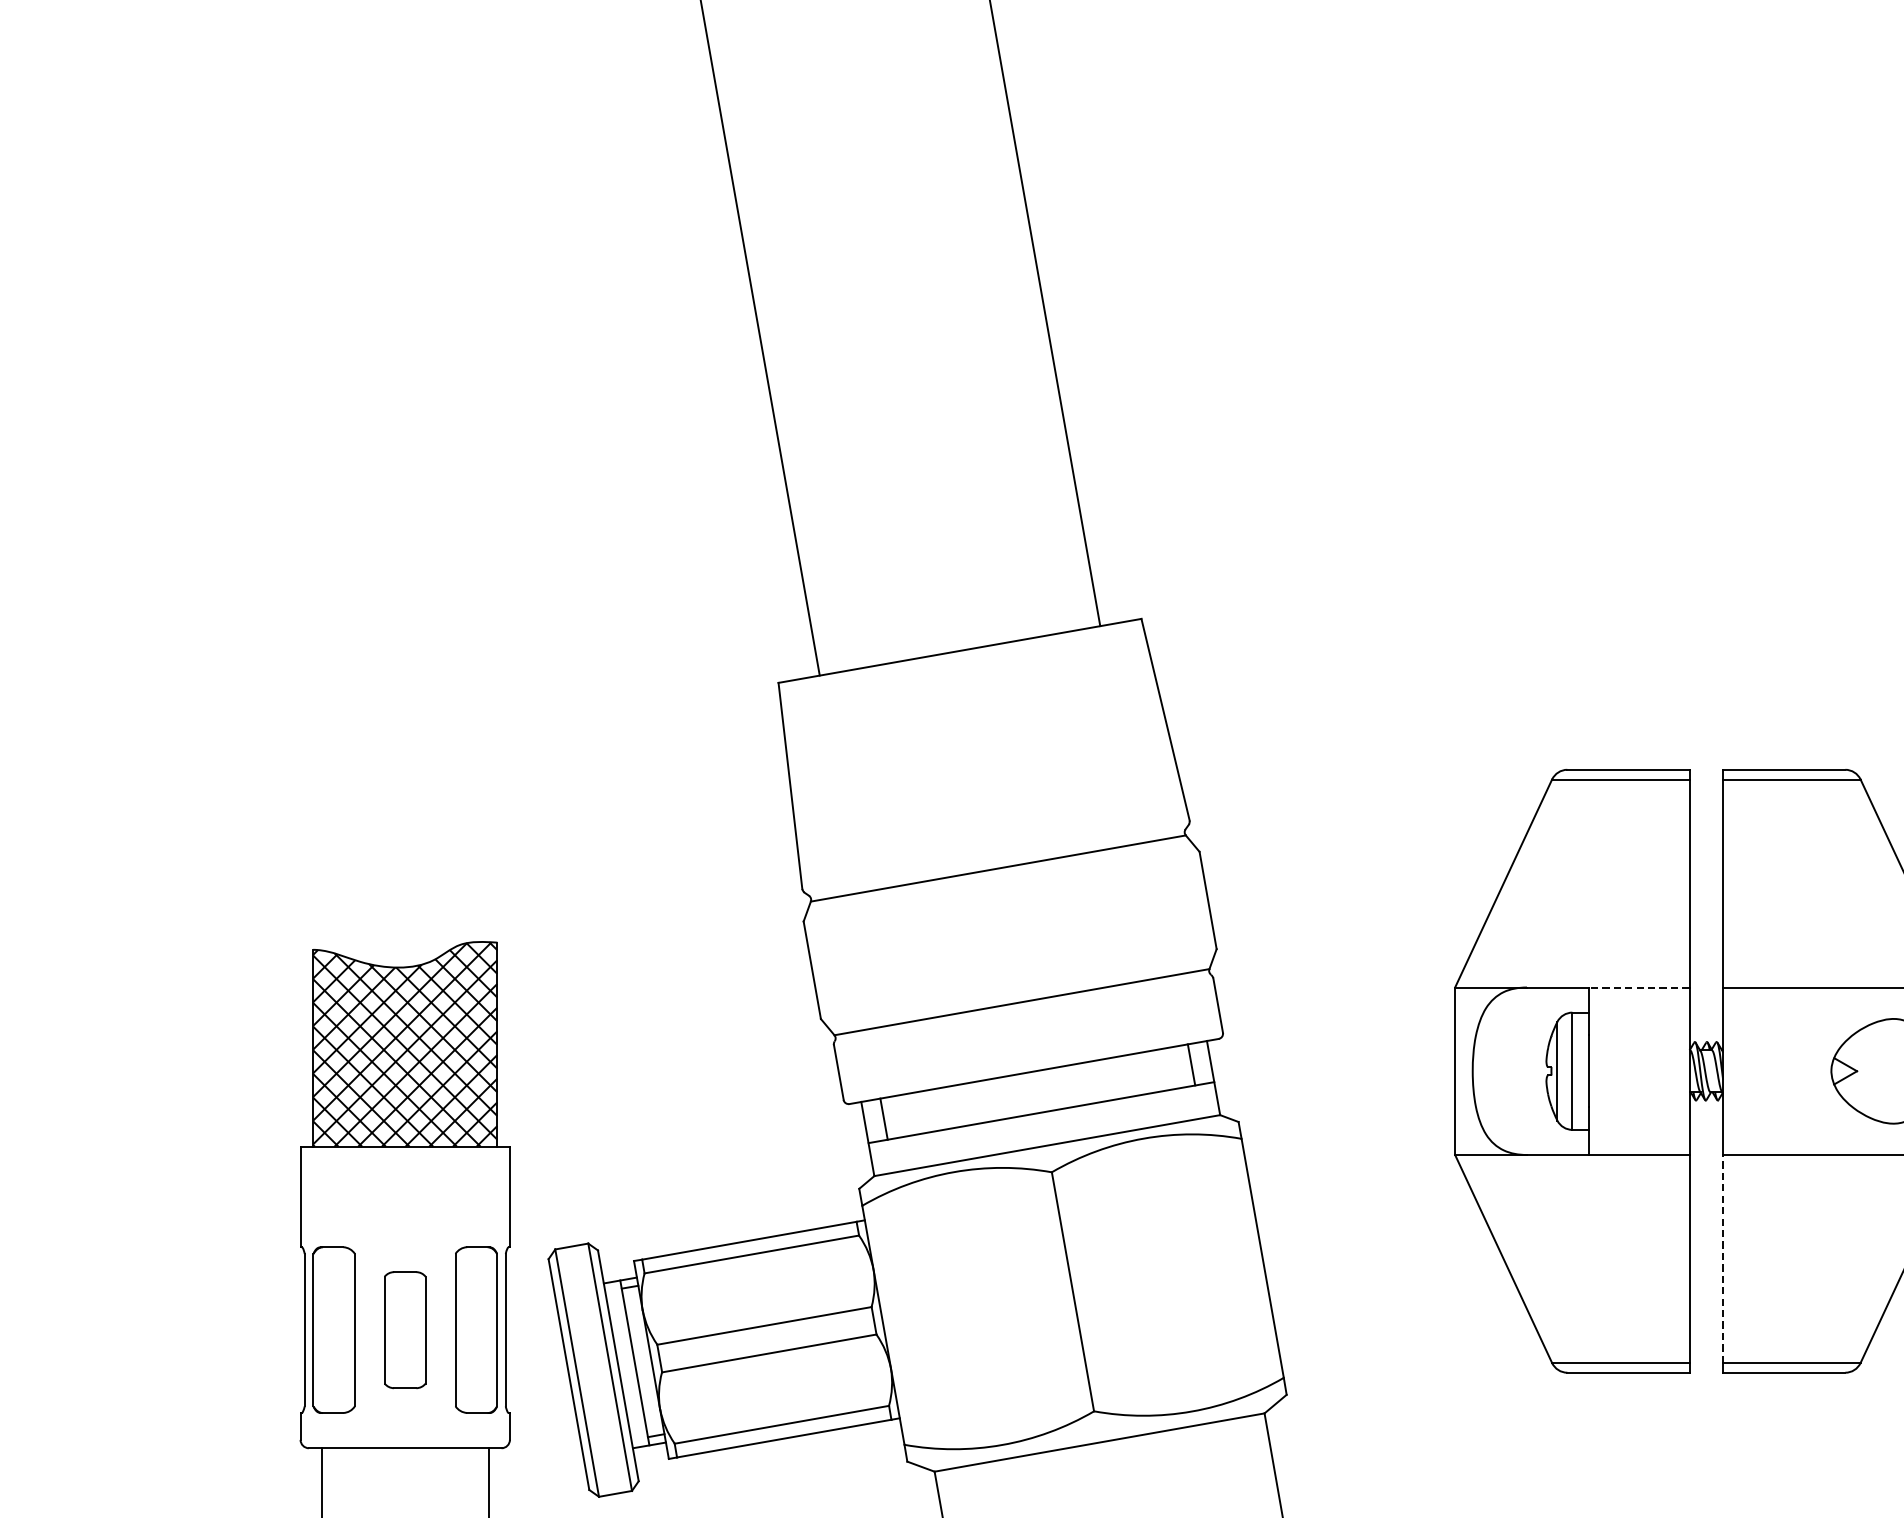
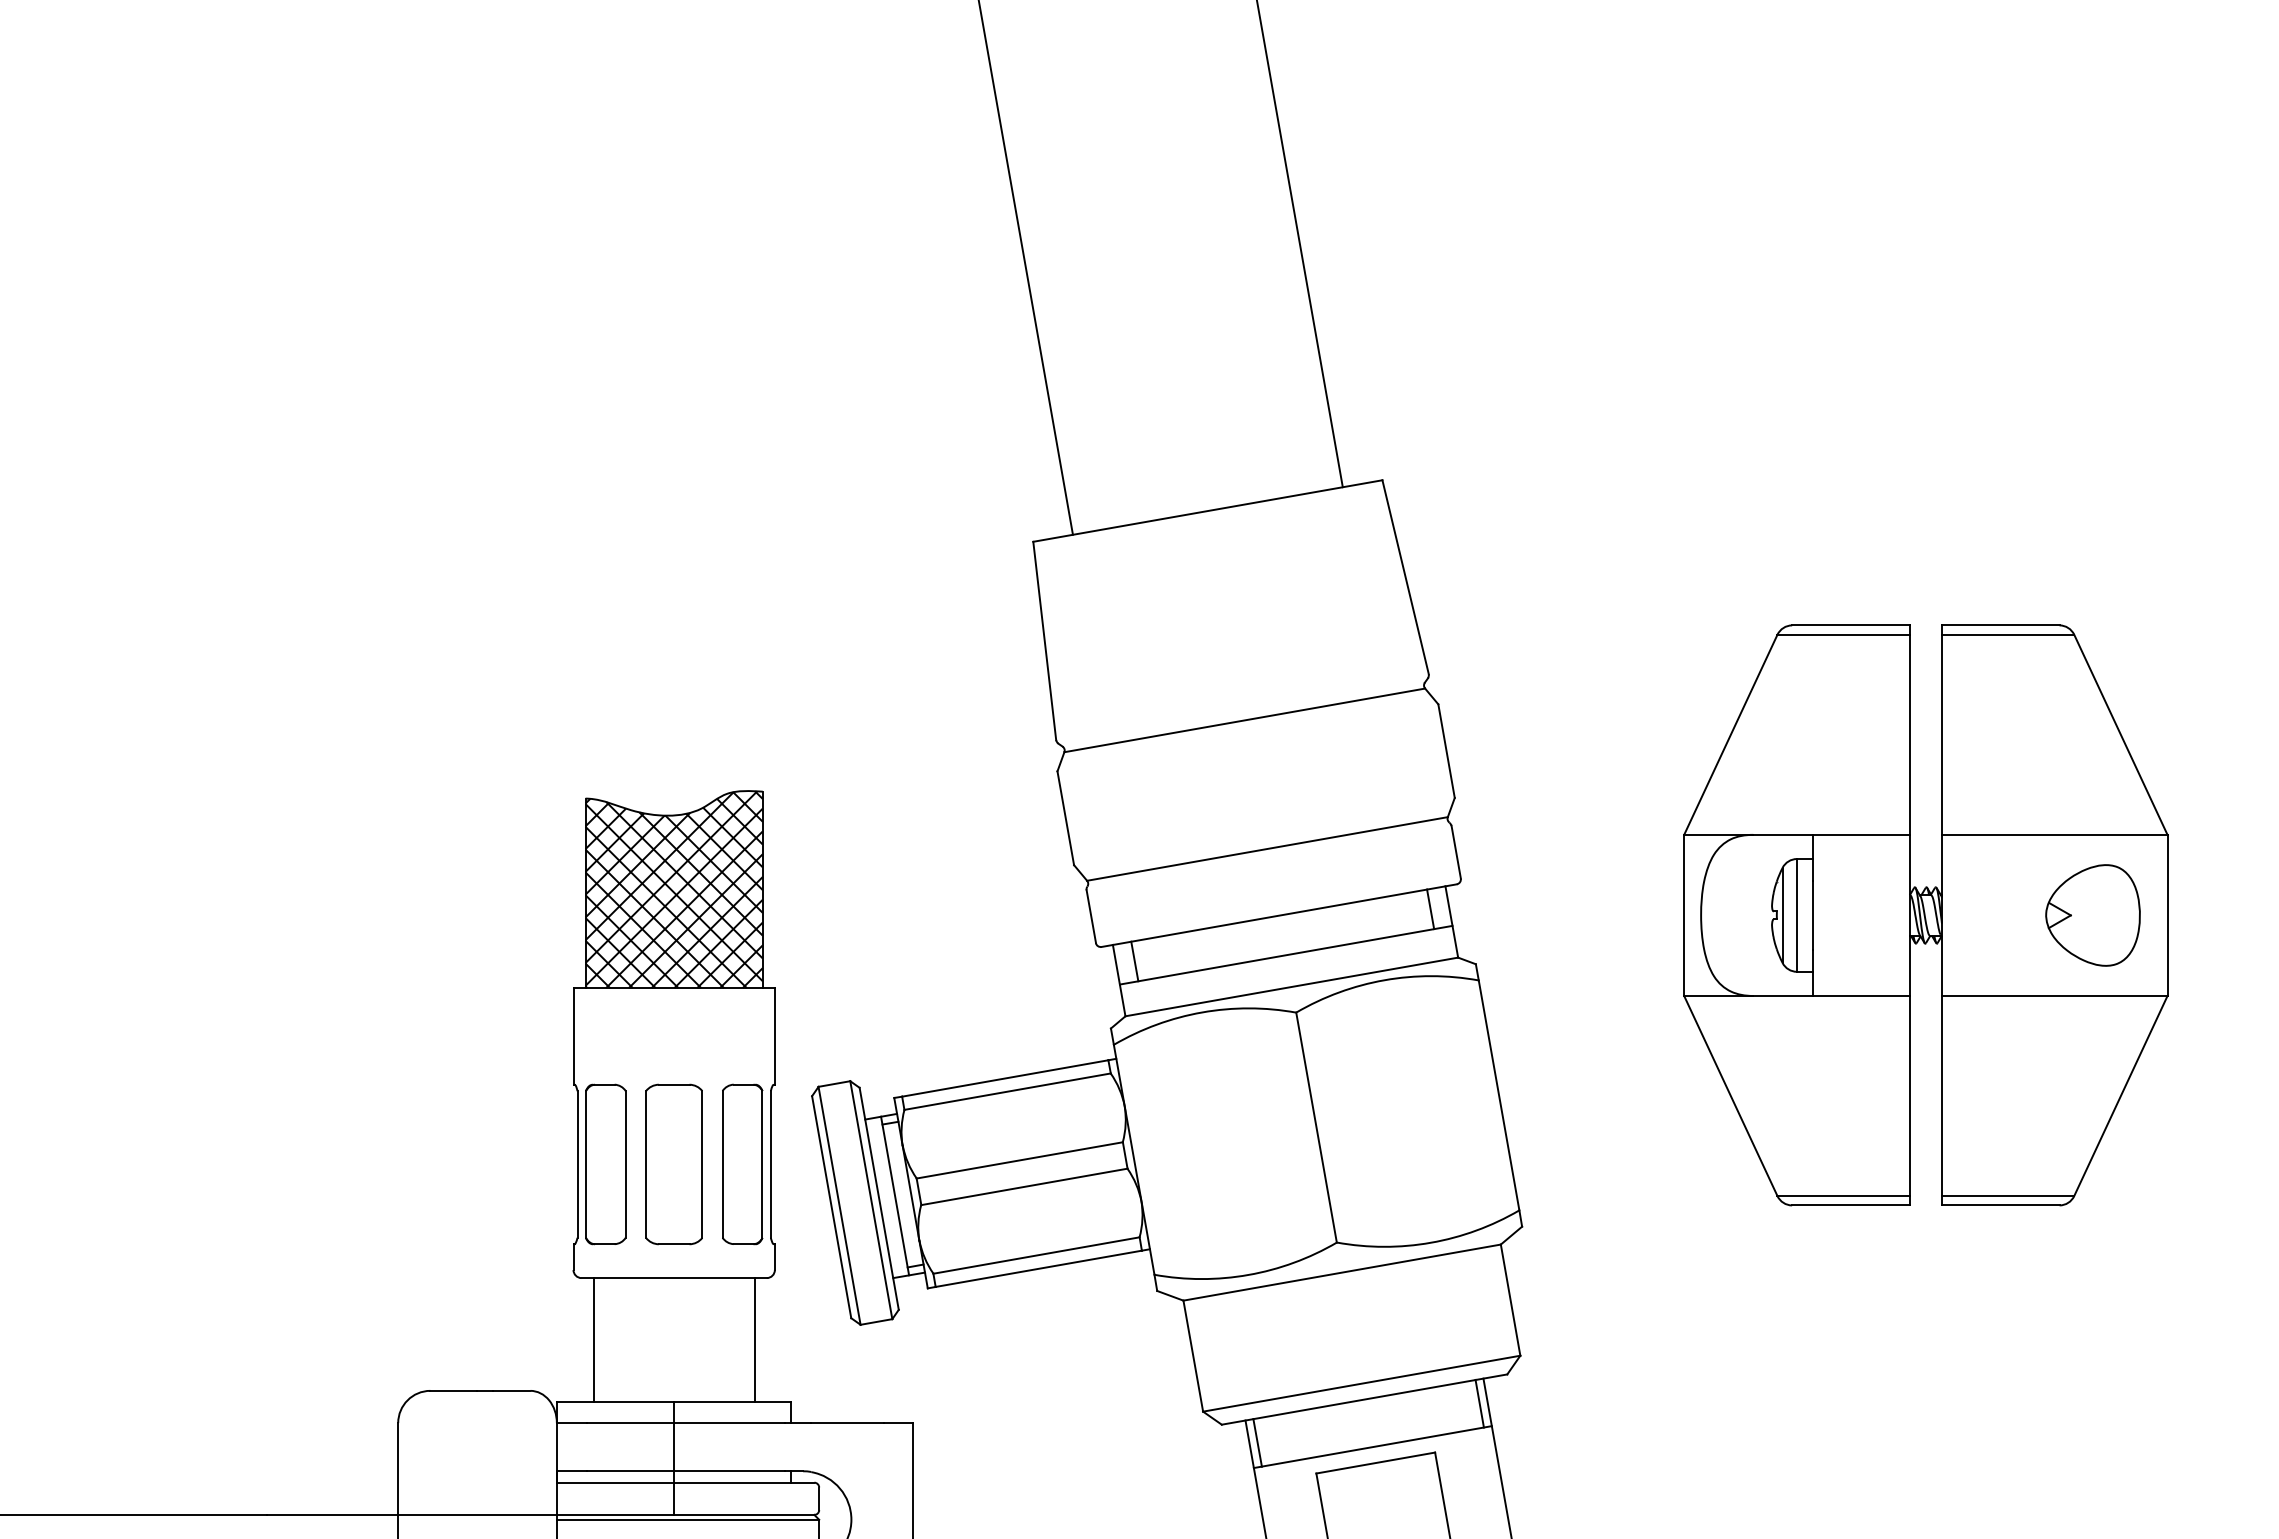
line: (1638, 987) -> (1860, 834), dashed -> solid
line: (1722, 1258) -> (1941, 1095), dashed -> solid
part: (404, 1330) -> (673, 1164), size x1.43

